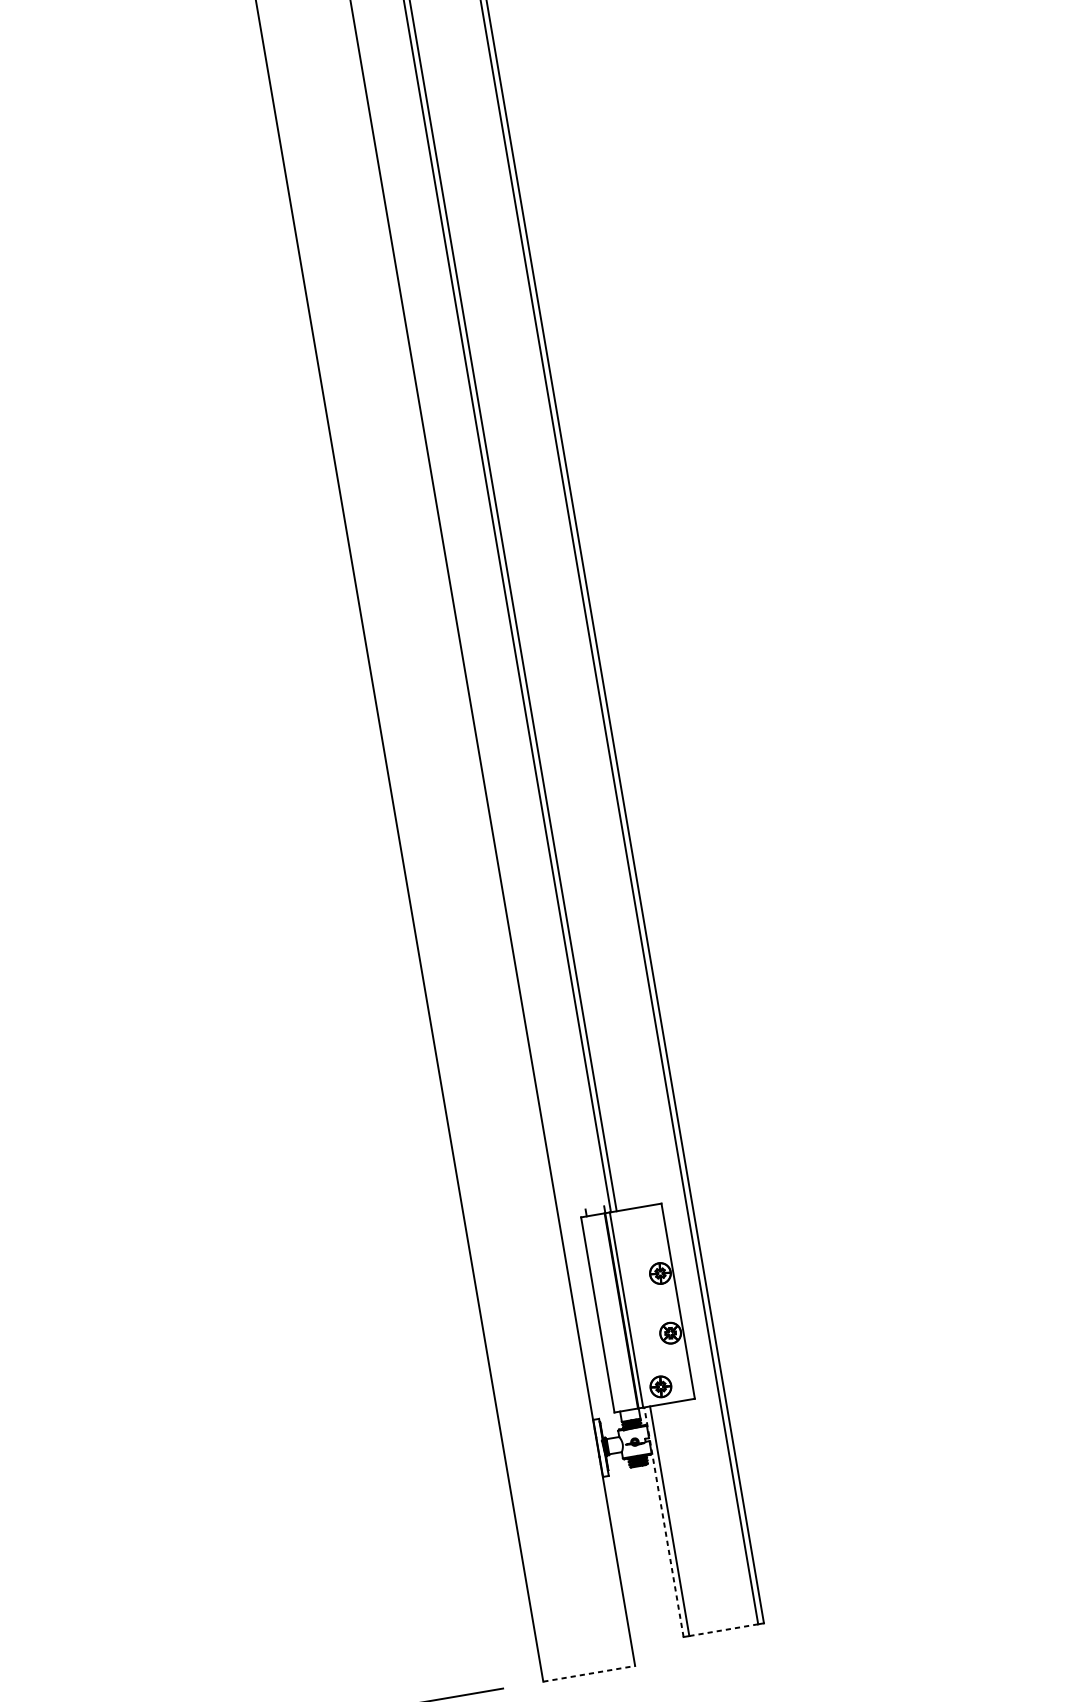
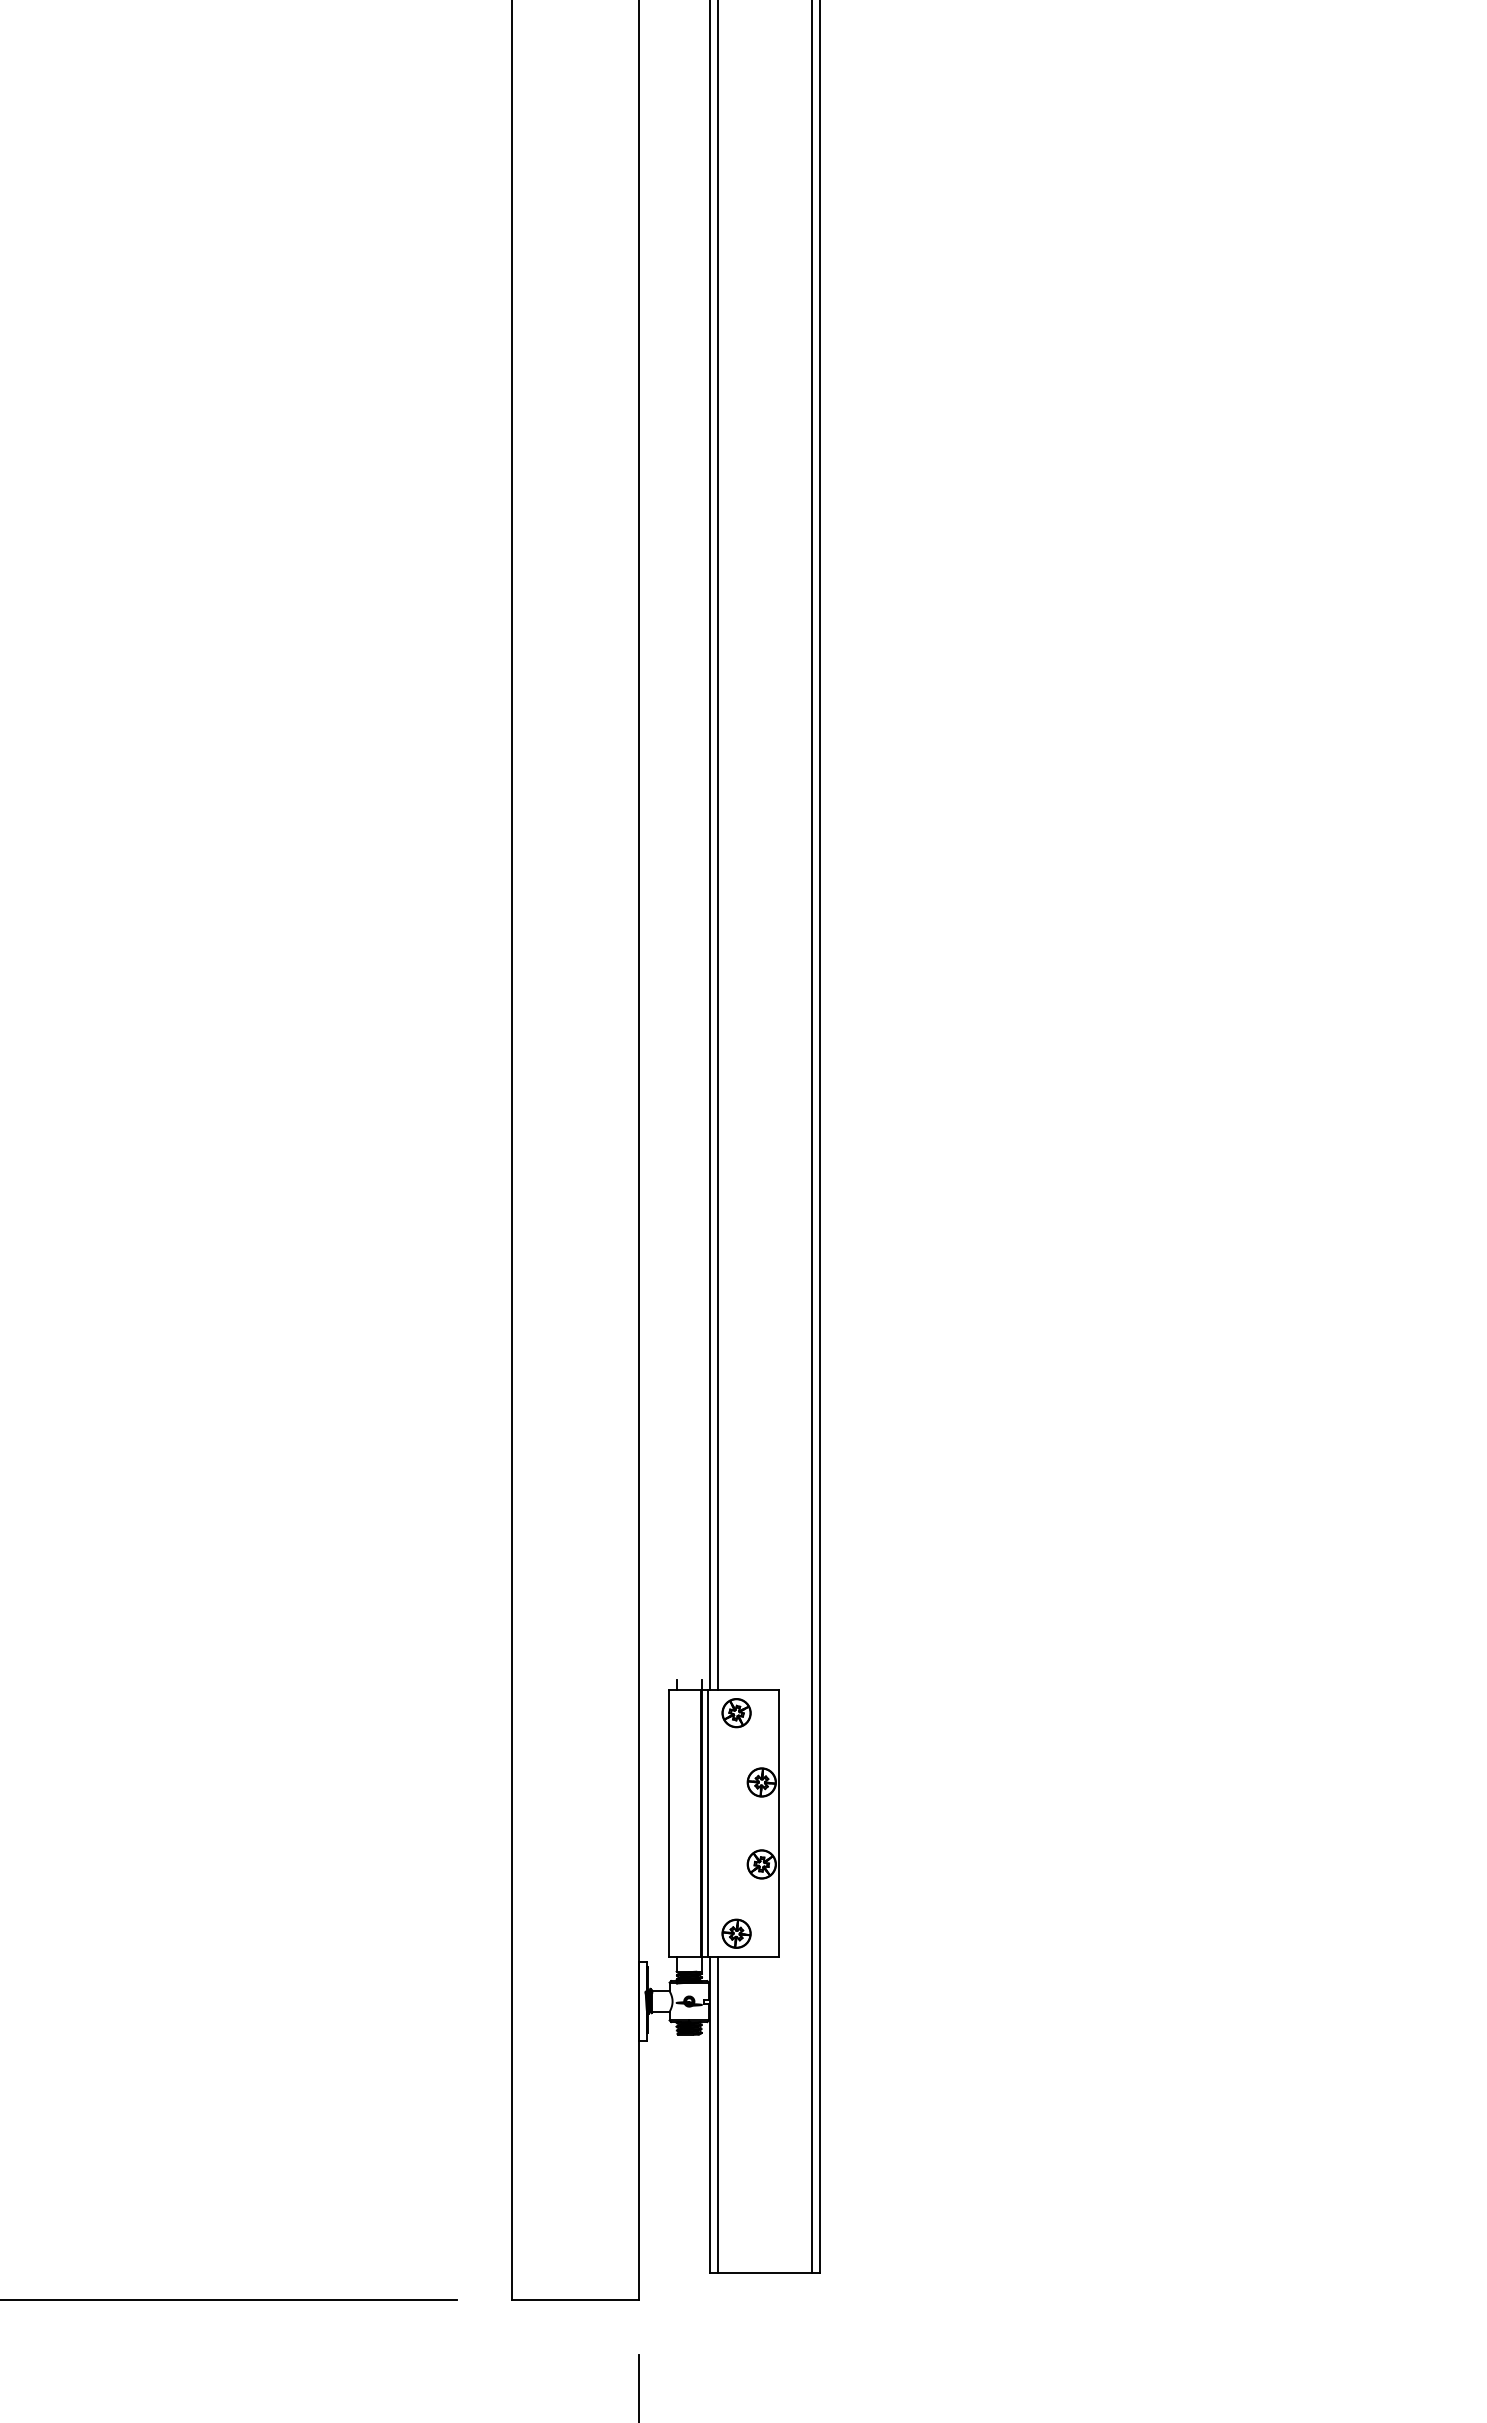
part: (633, 1226) -> (736, 1713), added
line: (663, 1522) -> (709, 2115), dashed -> solid
line: (724, 1630) -> (765, 2272), dashed -> solid
line: (589, 1673) -> (576, 2300), dashed -> solid

